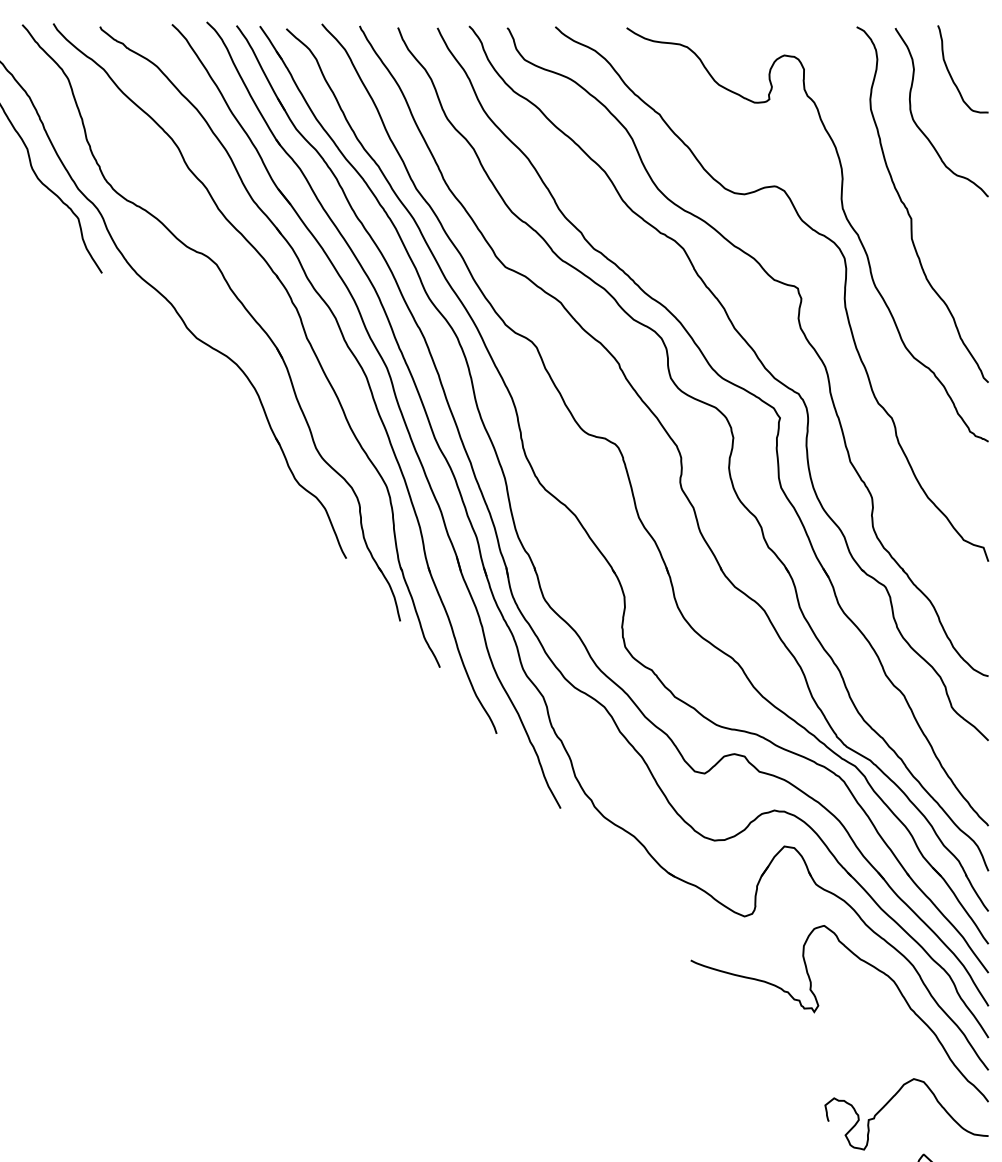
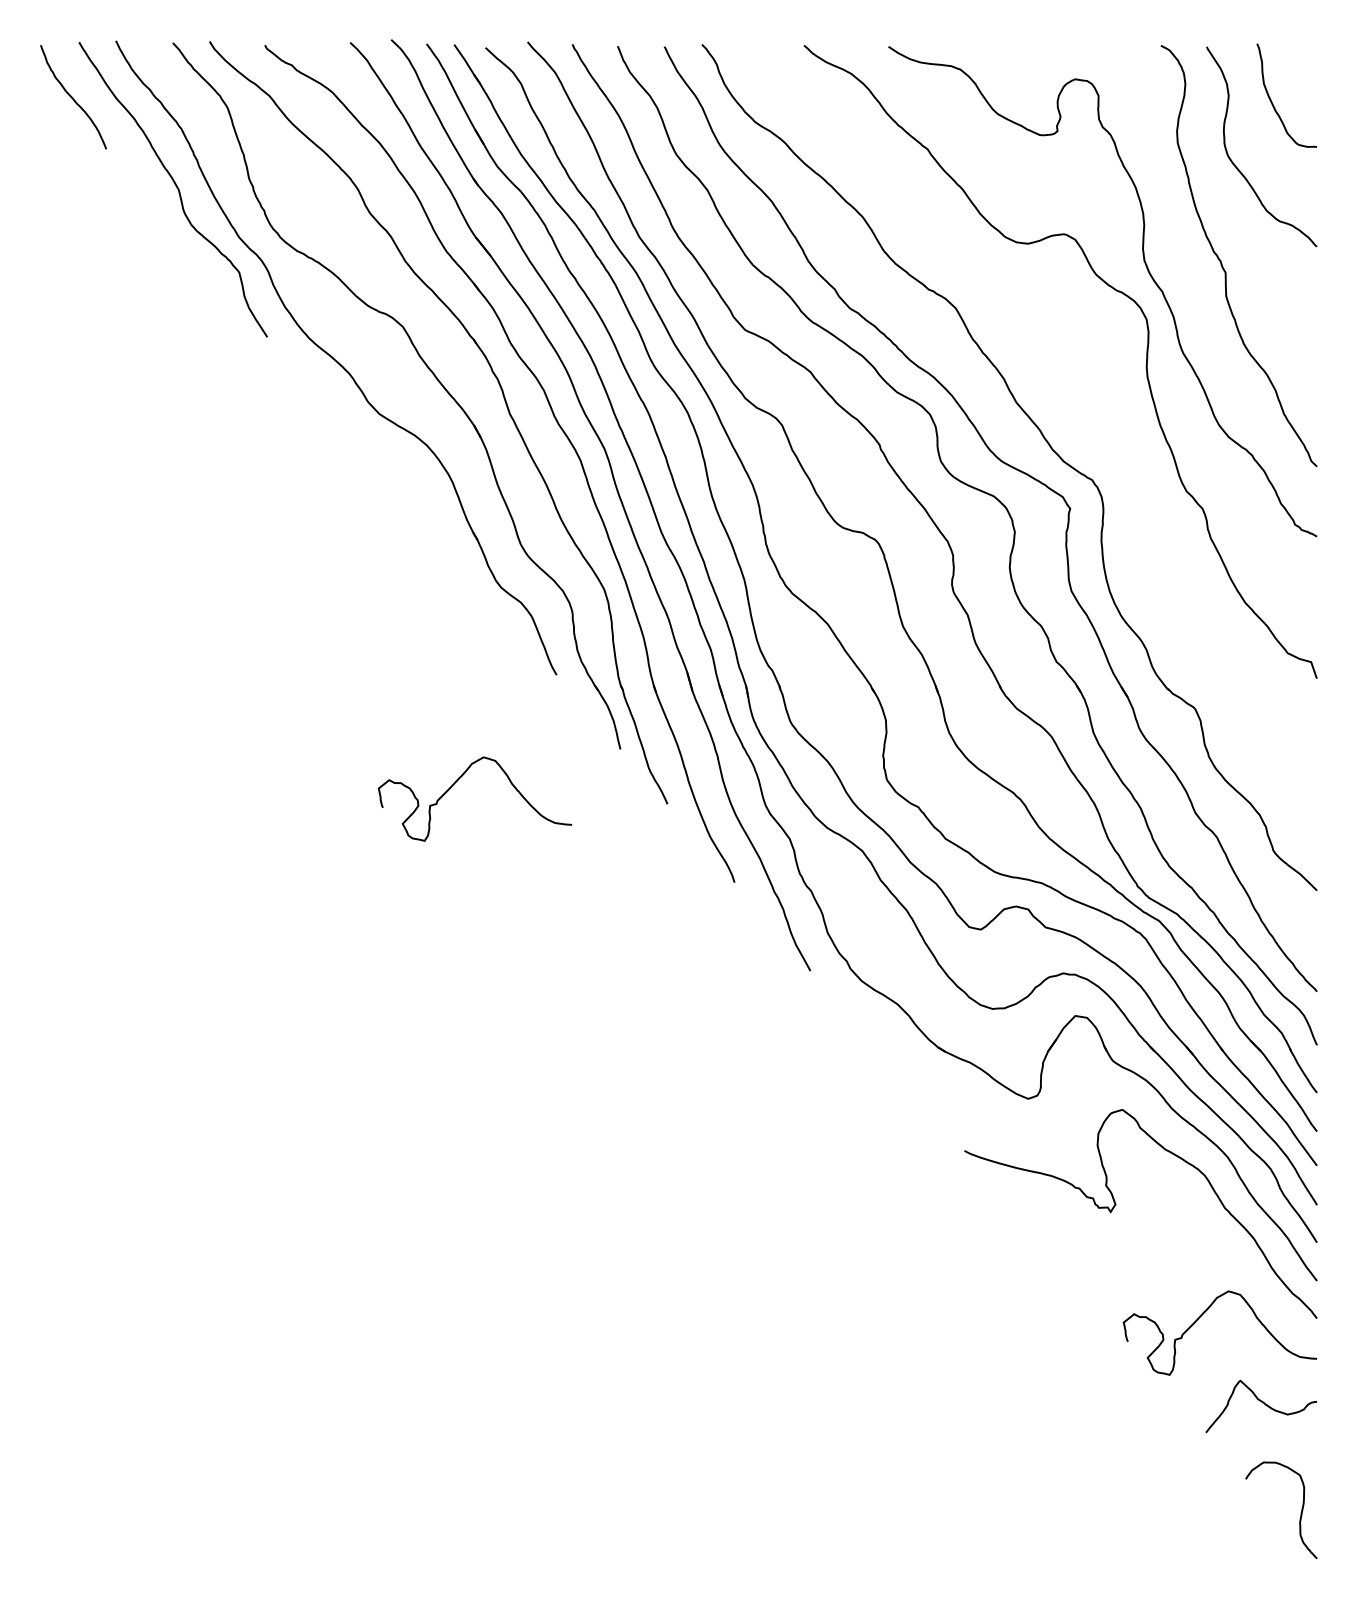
part: (799, 328) -> (1093, 402), removed
curve: (262, 648) -> (457, 781), added

